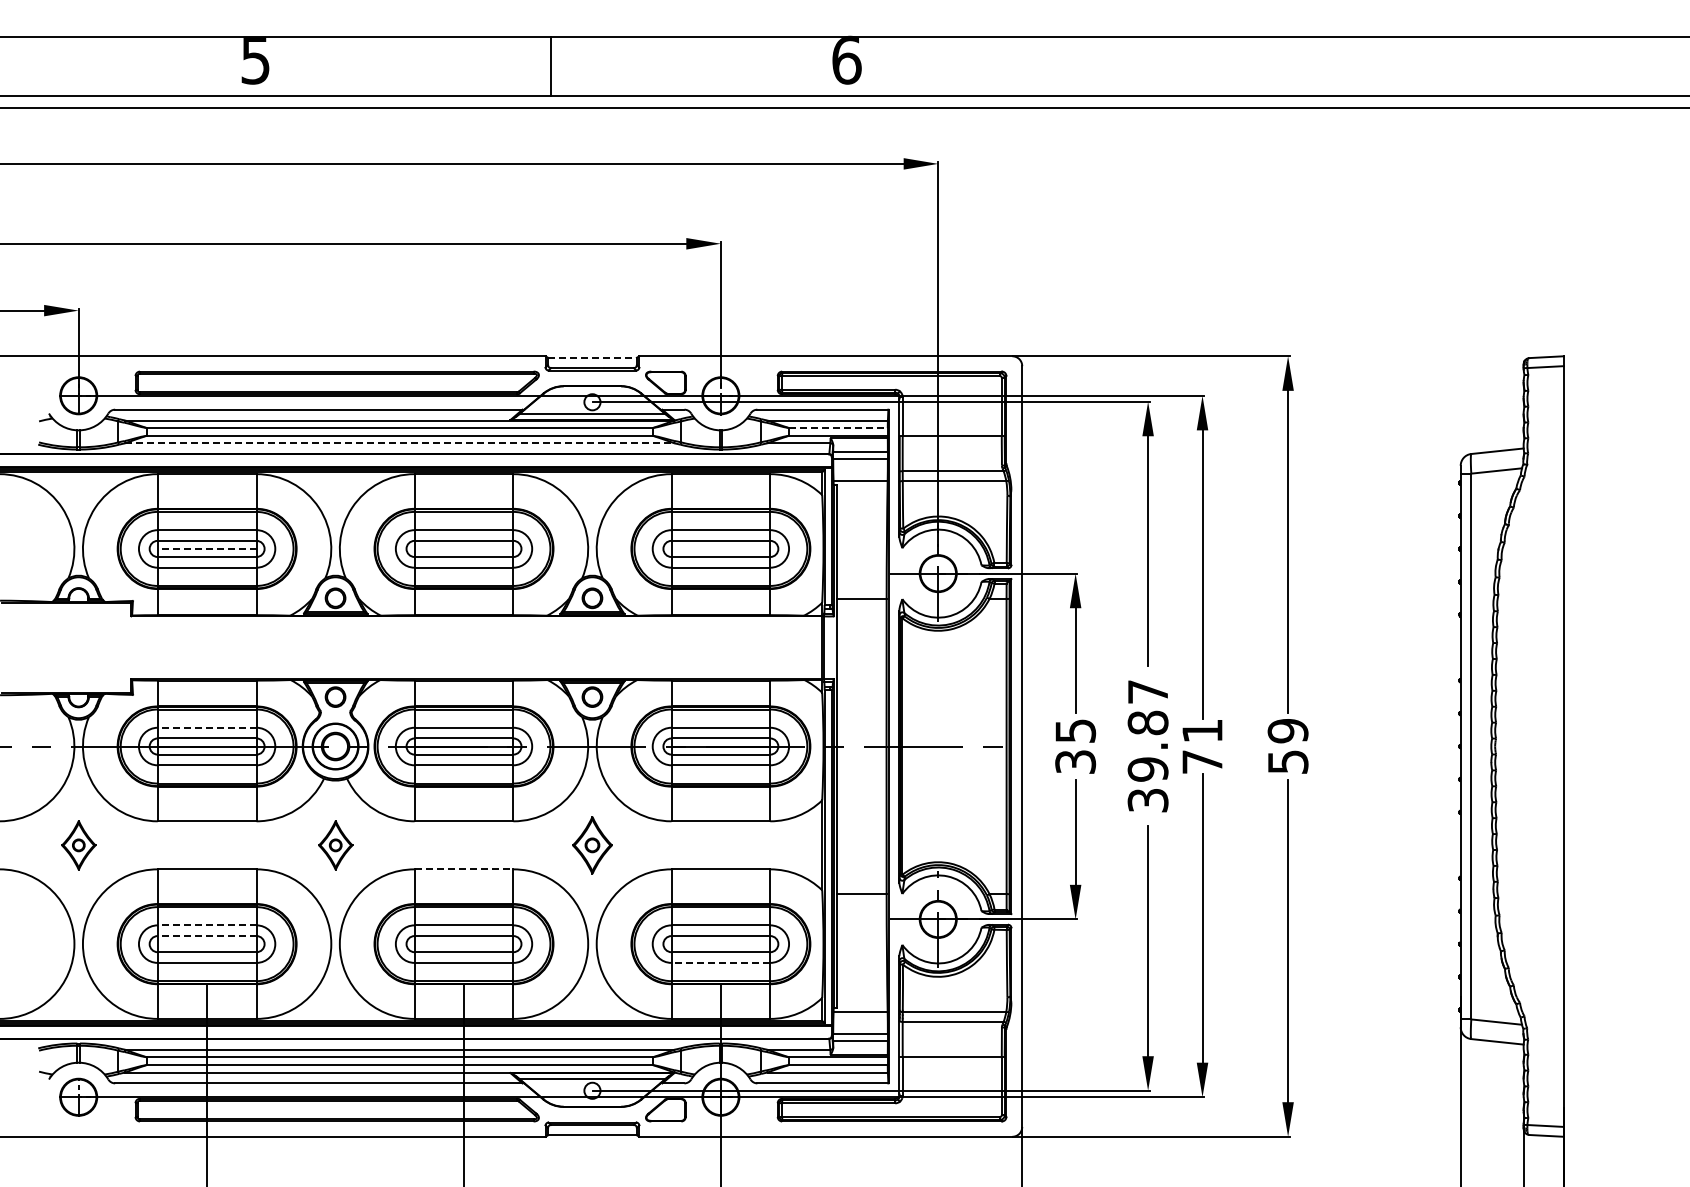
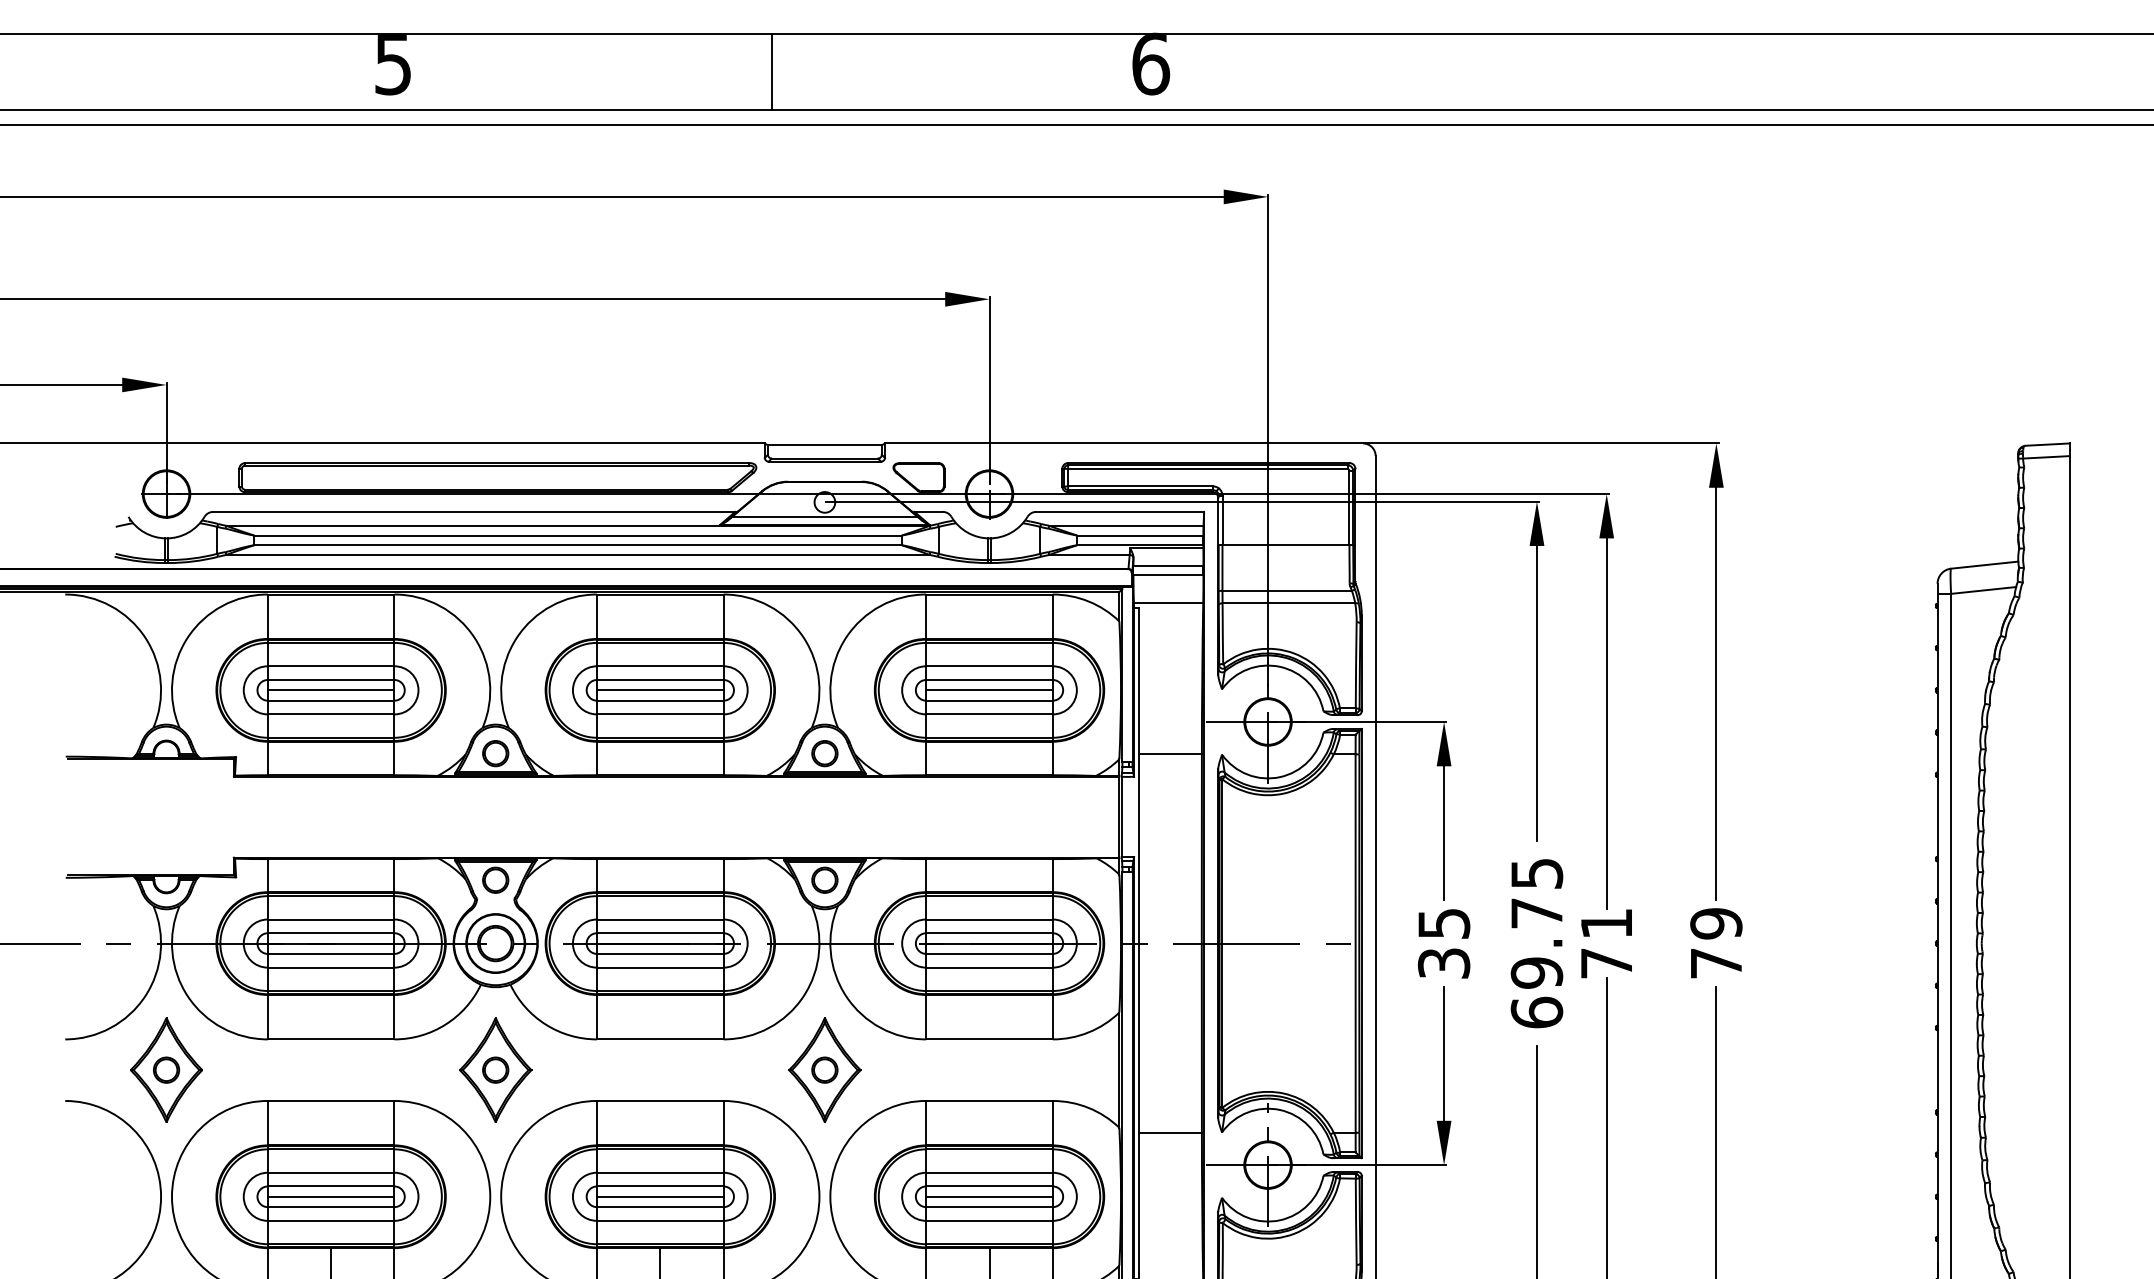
line: (592, 357) -> (824, 445), dashed -> solid
line: (839, 428) -> (1141, 536), dashed -> solid
line: (400, 443) -> (578, 555), dashed -> solid
line: (206, 548) -> (330, 689), dashed -> solid
line: (463, 548) -> (659, 689), added
line: (720, 548) -> (988, 689), added
line: (206, 727) -> (330, 919), dashed -> solid
text: (1147, 746) -> (1536, 943), 39.87 -> 69.75
text: (1288, 761) -> (1716, 962), 59 -> 79
part: (78, 845) -> (166, 1070), size x1.67
part: (335, 845) -> (495, 1070), size x1.67
part: (592, 845) -> (824, 1070), size x1.43
line: (464, 869) -> (660, 1101), dashed -> solid
line: (206, 925) -> (330, 1172), dashed -> solid
line: (206, 936) -> (330, 1187), dashed -> solid
line: (206, 944) -> (330, 1197), added
line: (463, 944) -> (659, 1197), added
line: (720, 944) -> (988, 1197), added
line: (720, 962) -> (988, 1220), dashed -> solid

